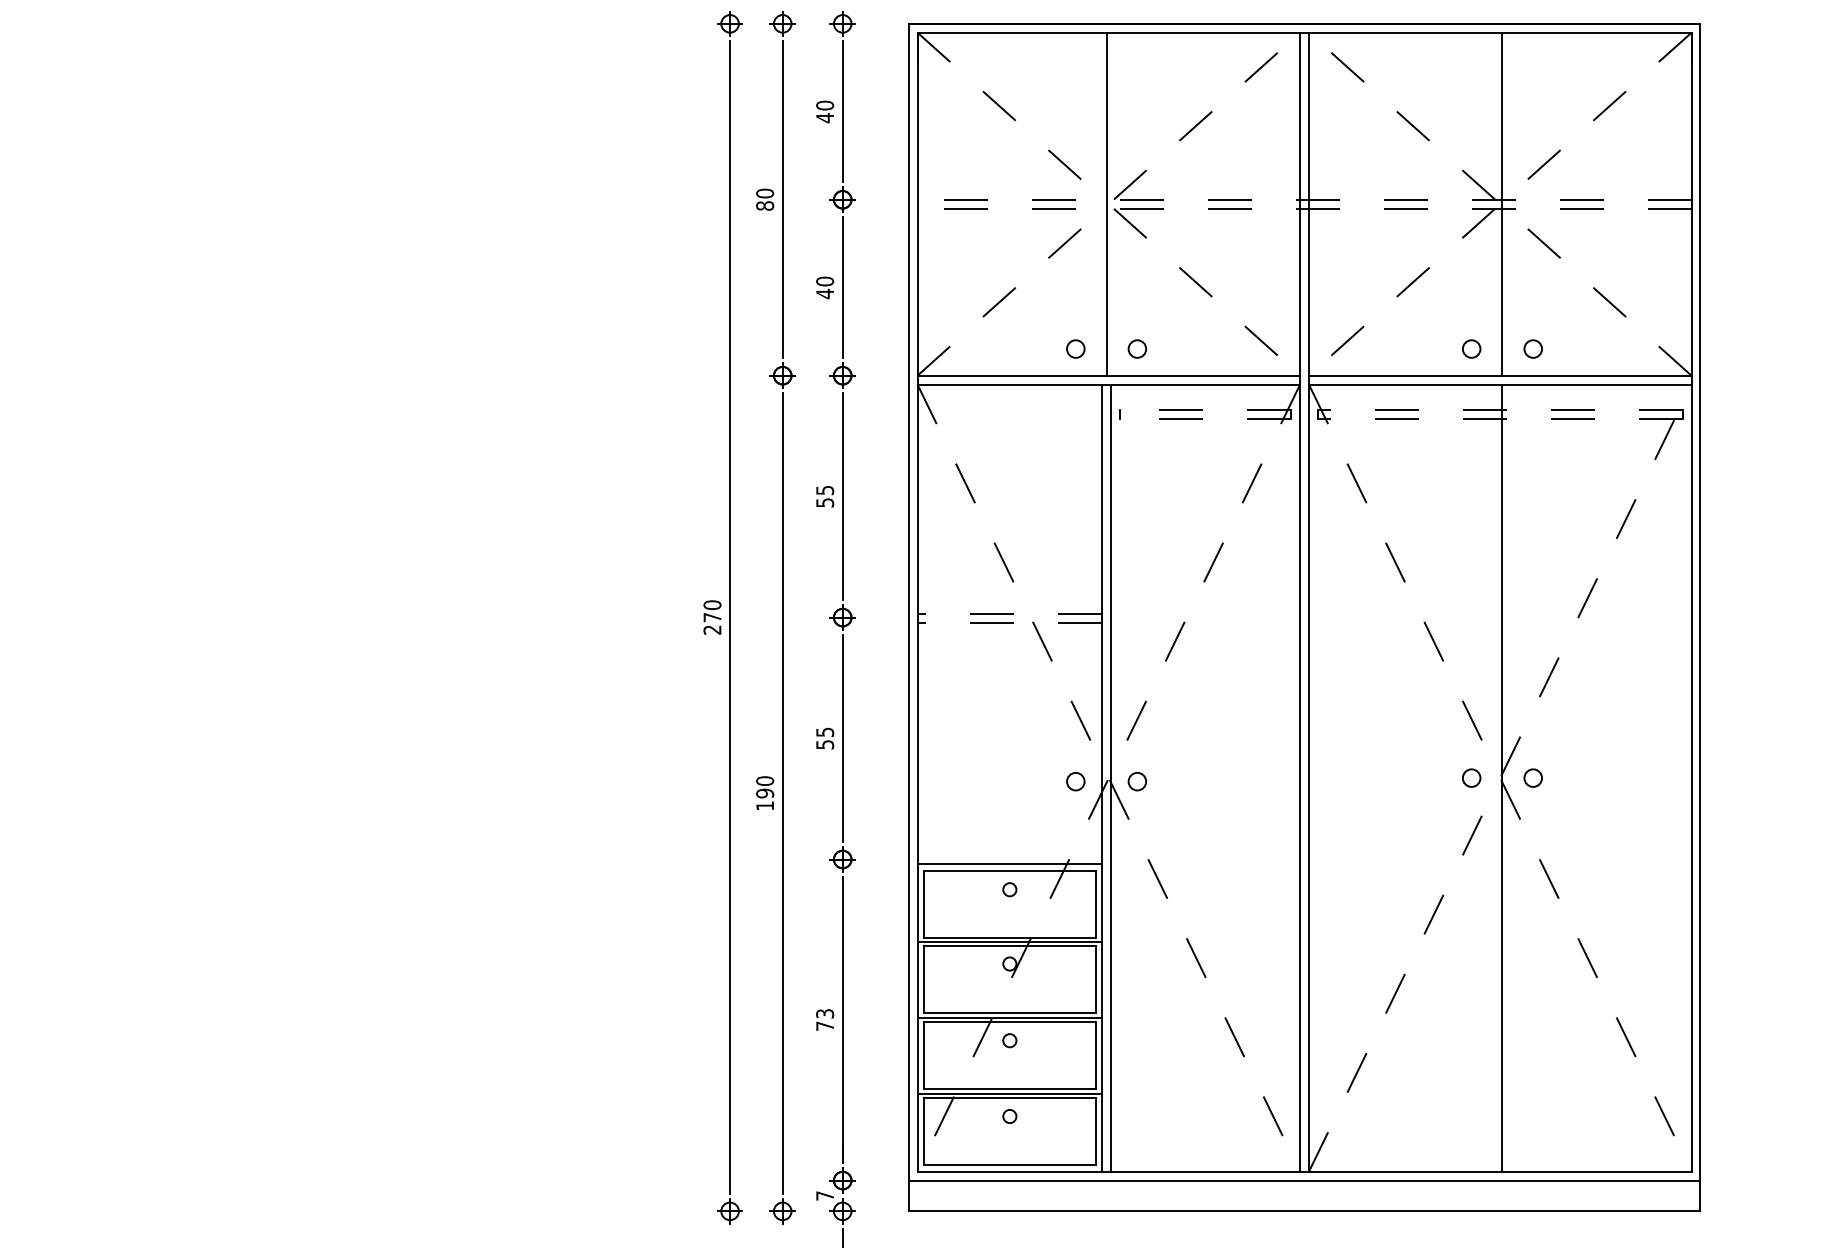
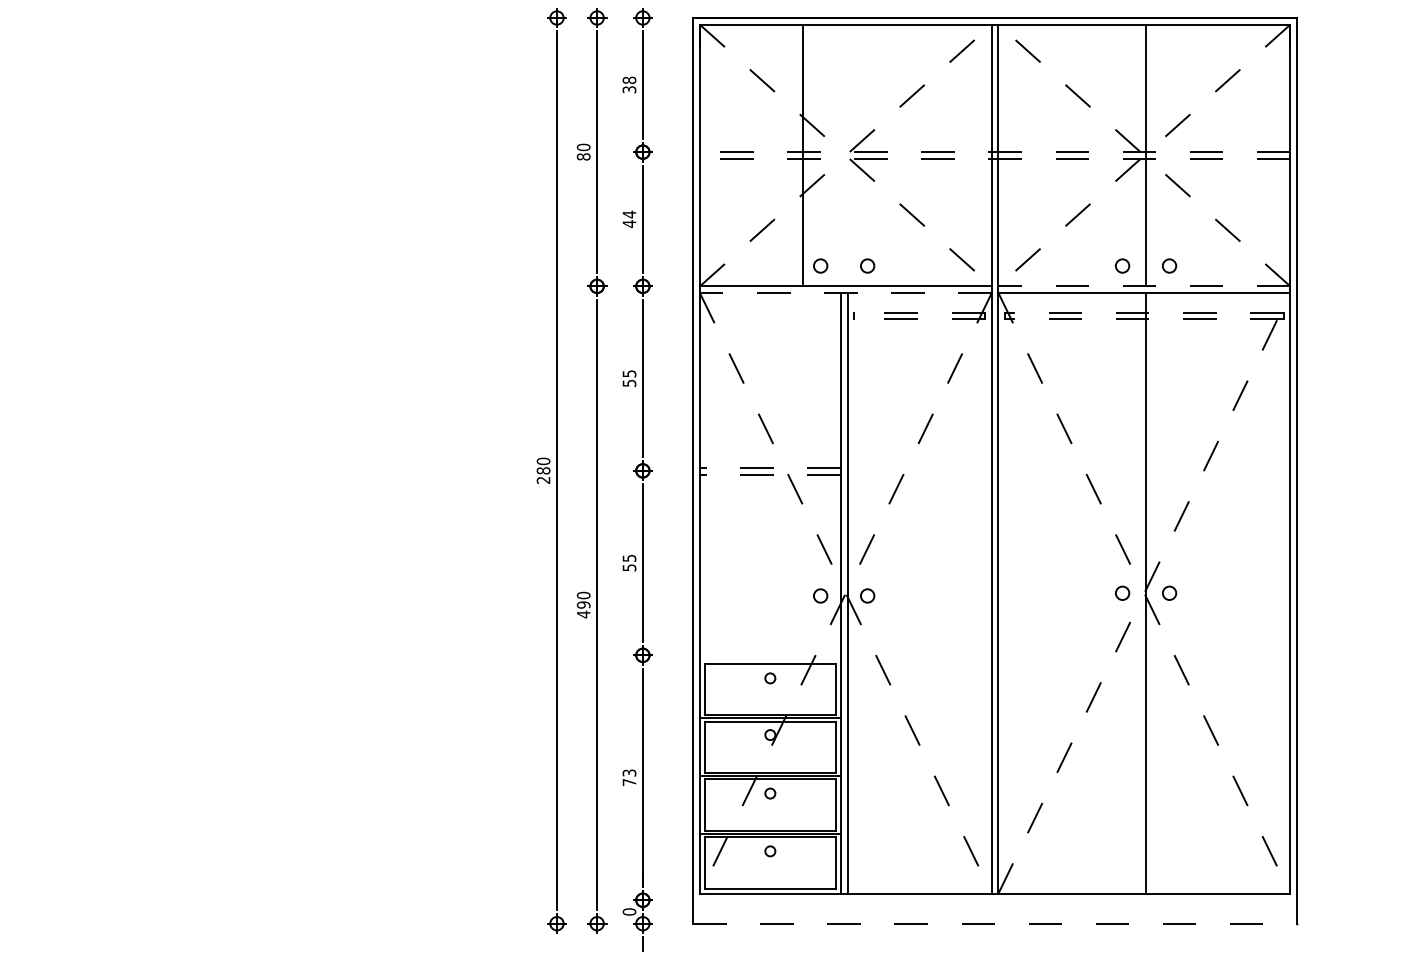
text: (825, 111) -> (629, 84), 40 -> 38
line: (1106, 203) -> (802, 155), moved
text: (825, 281) -> (629, 214), 40 -> 44
line: (1499, 375) -> (1143, 286), solid -> dashed
line: (1108, 384) -> (845, 293), solid -> dashed
text: (712, 617) -> (543, 470), 270 -> 280
text: (764, 805) -> (583, 614), 190 -> 490
line: (1009, 863) -> (770, 658), removed
line: (1304, 1180) -> (995, 900), removed
text: (825, 1195) -> (629, 911), 7 -> 0
line: (1304, 1211) -> (995, 923), solid -> dashed

